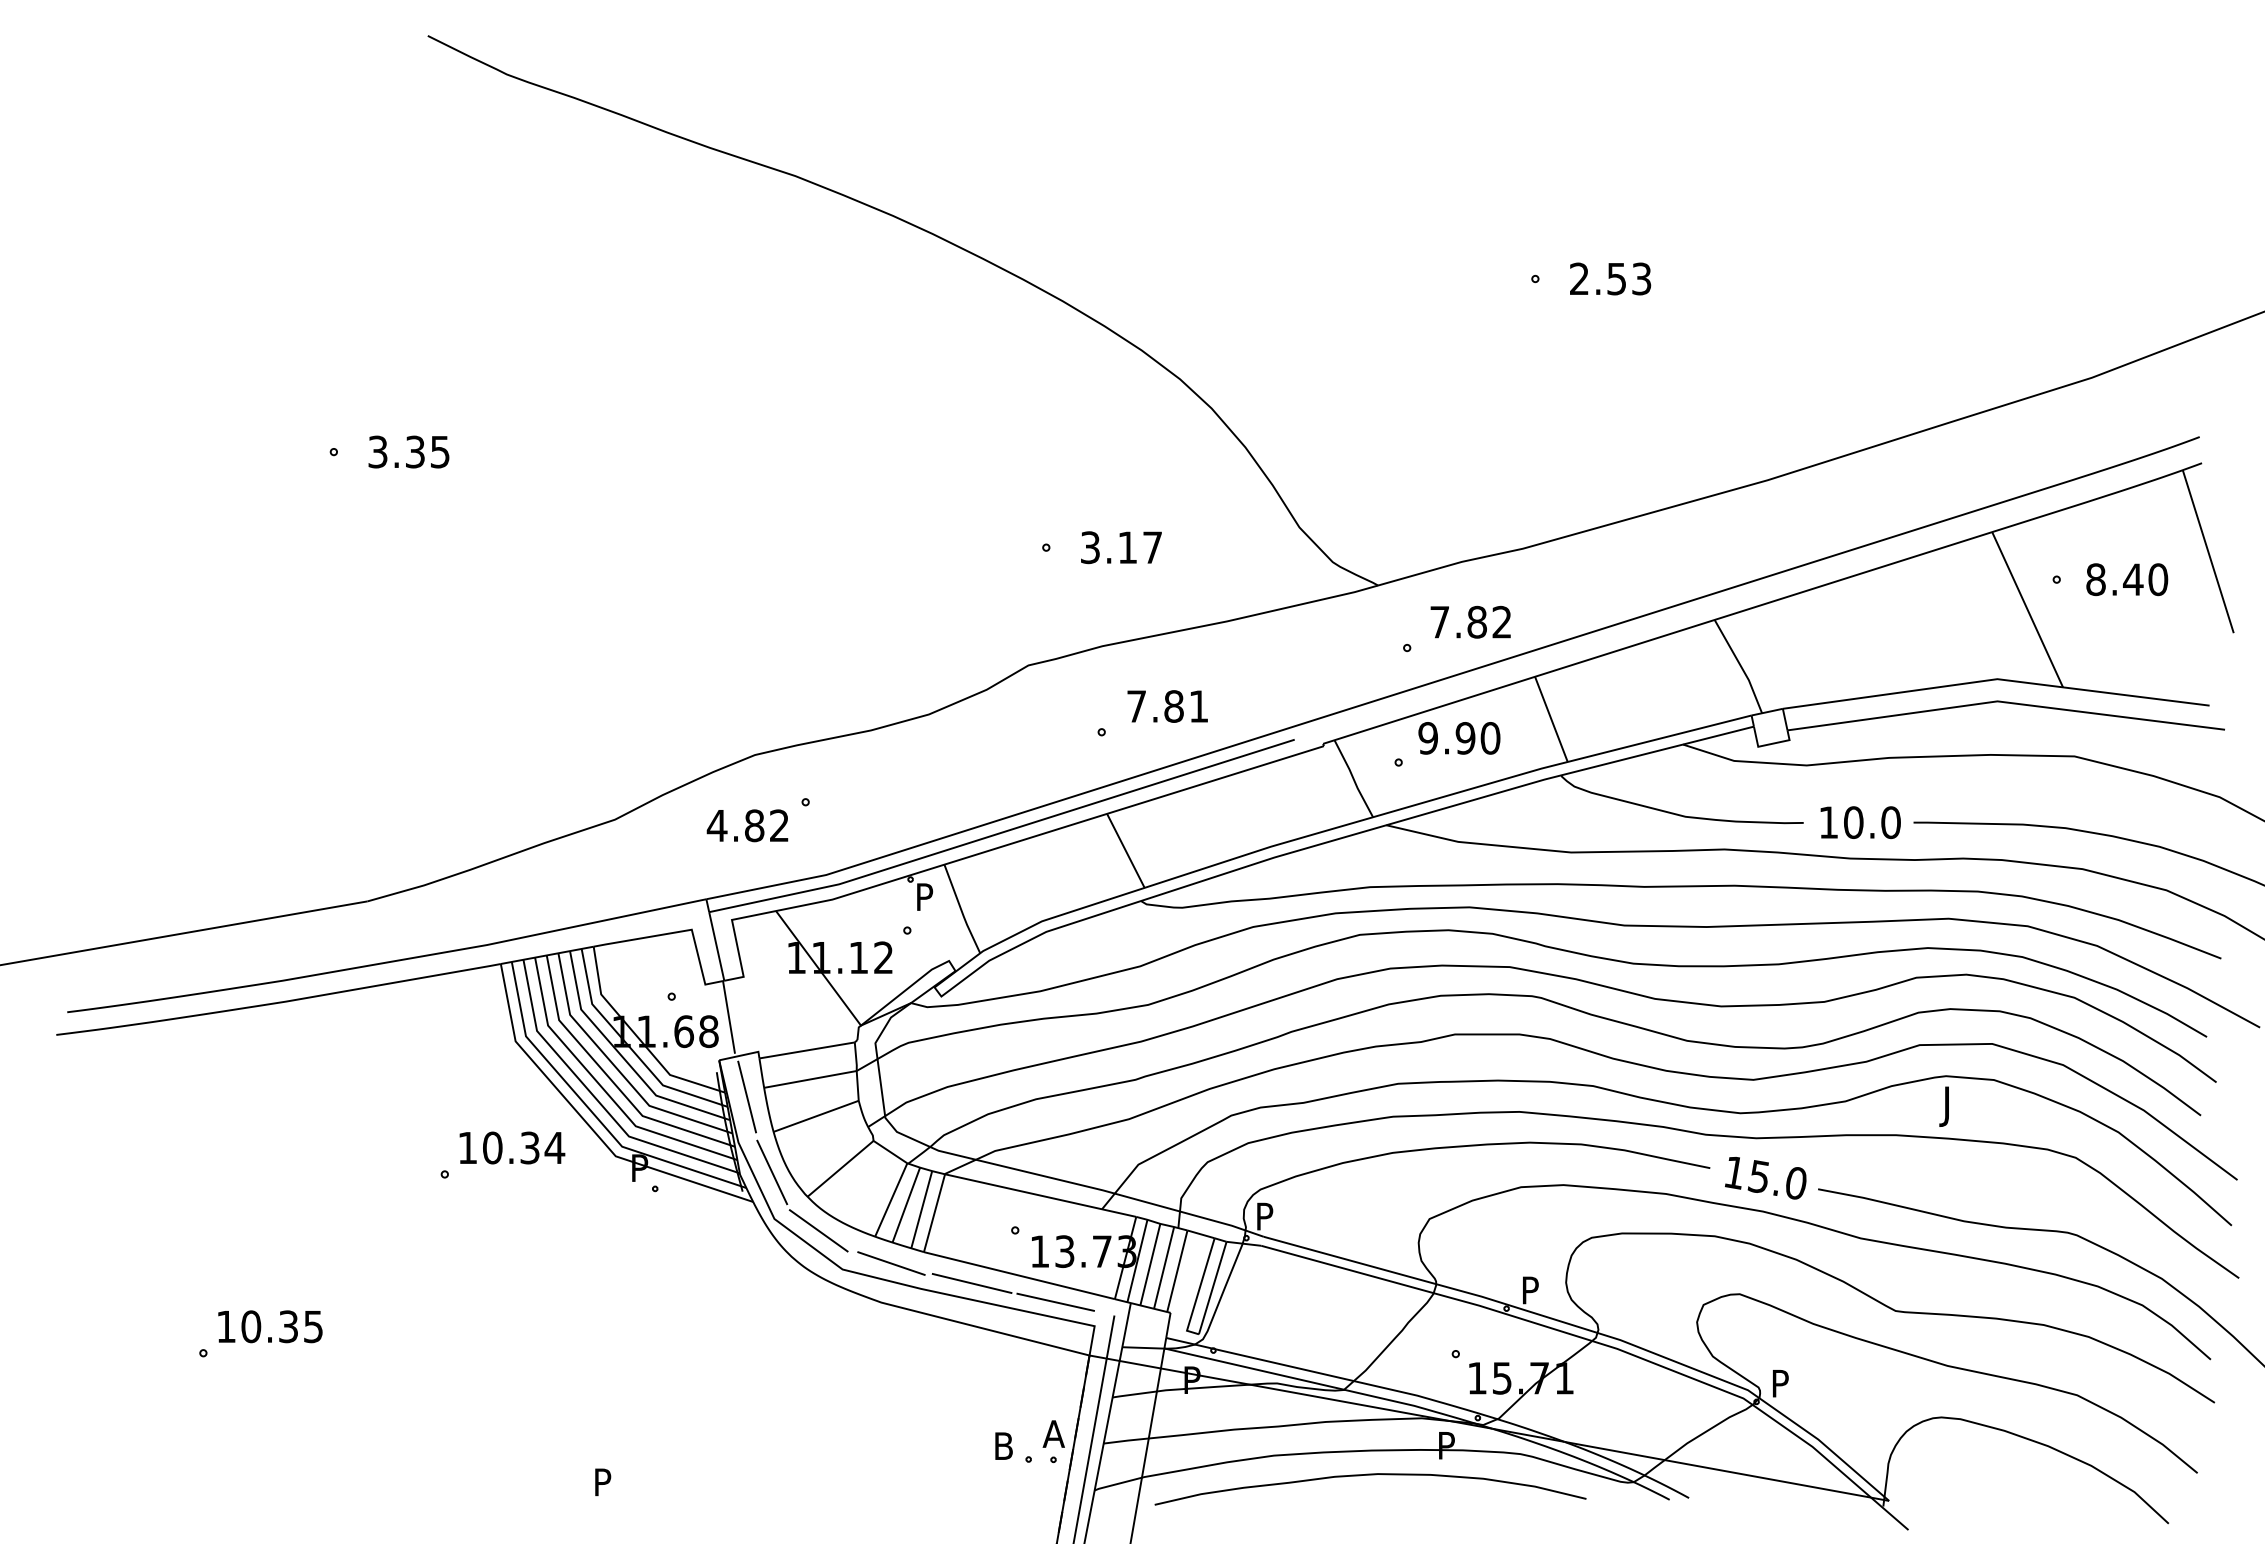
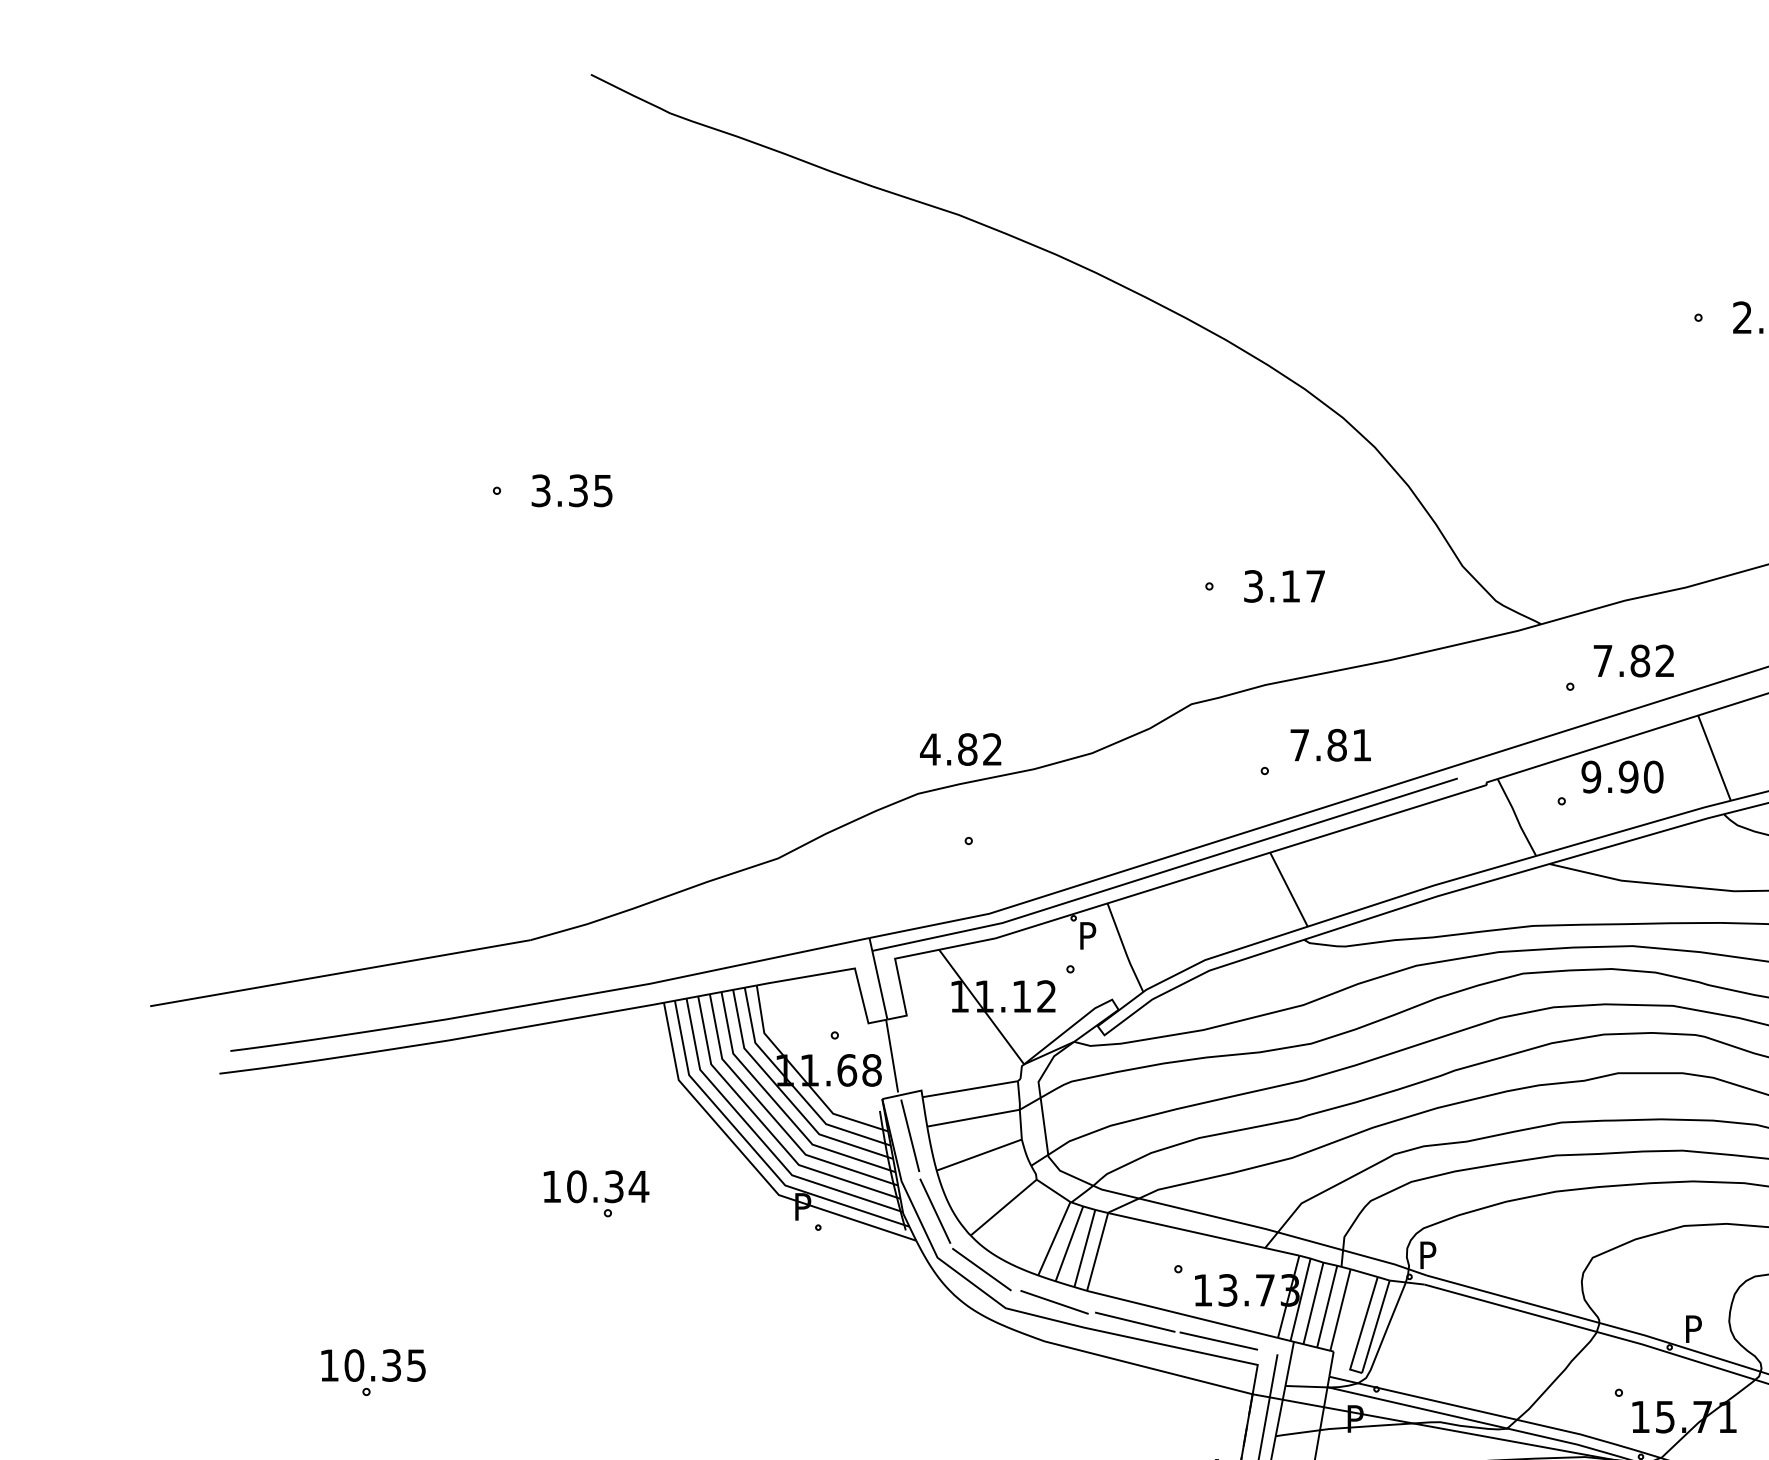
text: (747, 825) -> (960, 749), moved
text: (512, 1147) -> (596, 1186), moved
text: (270, 1326) -> (373, 1365), moved

